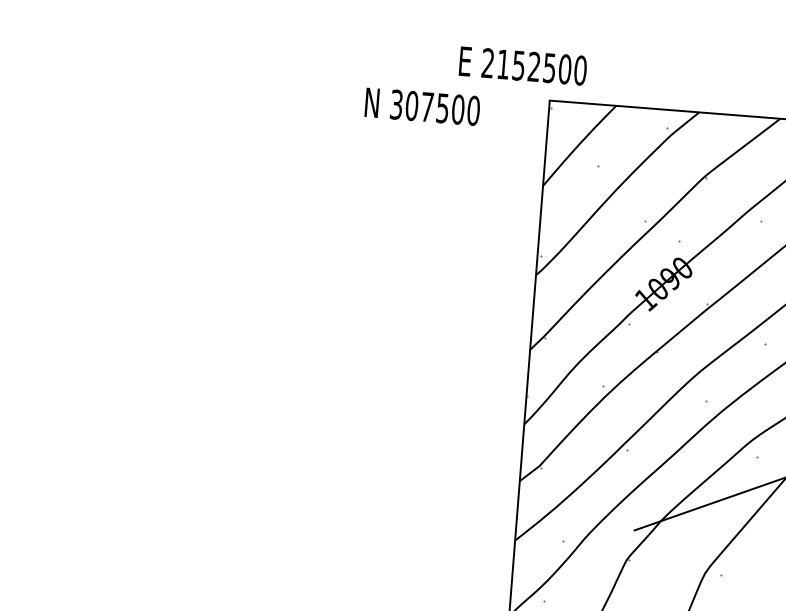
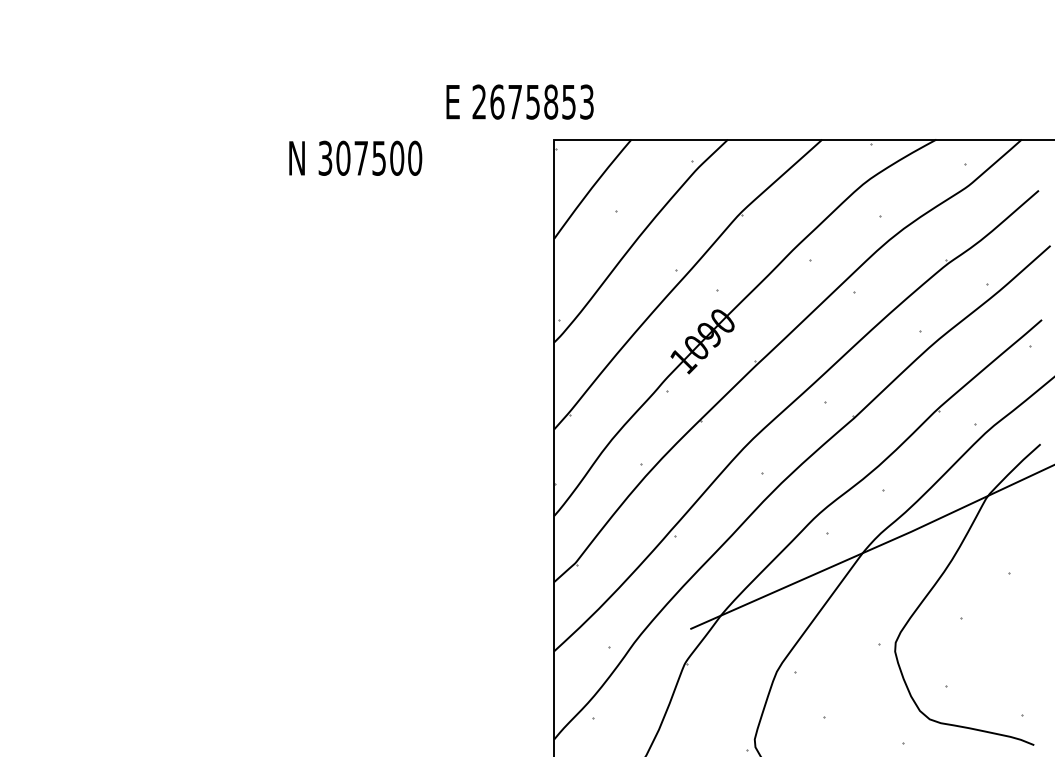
text: (542, 67) -> (542, 101), 2152500 -> 2675853
text: (422, 106) -> (355, 157), moved

